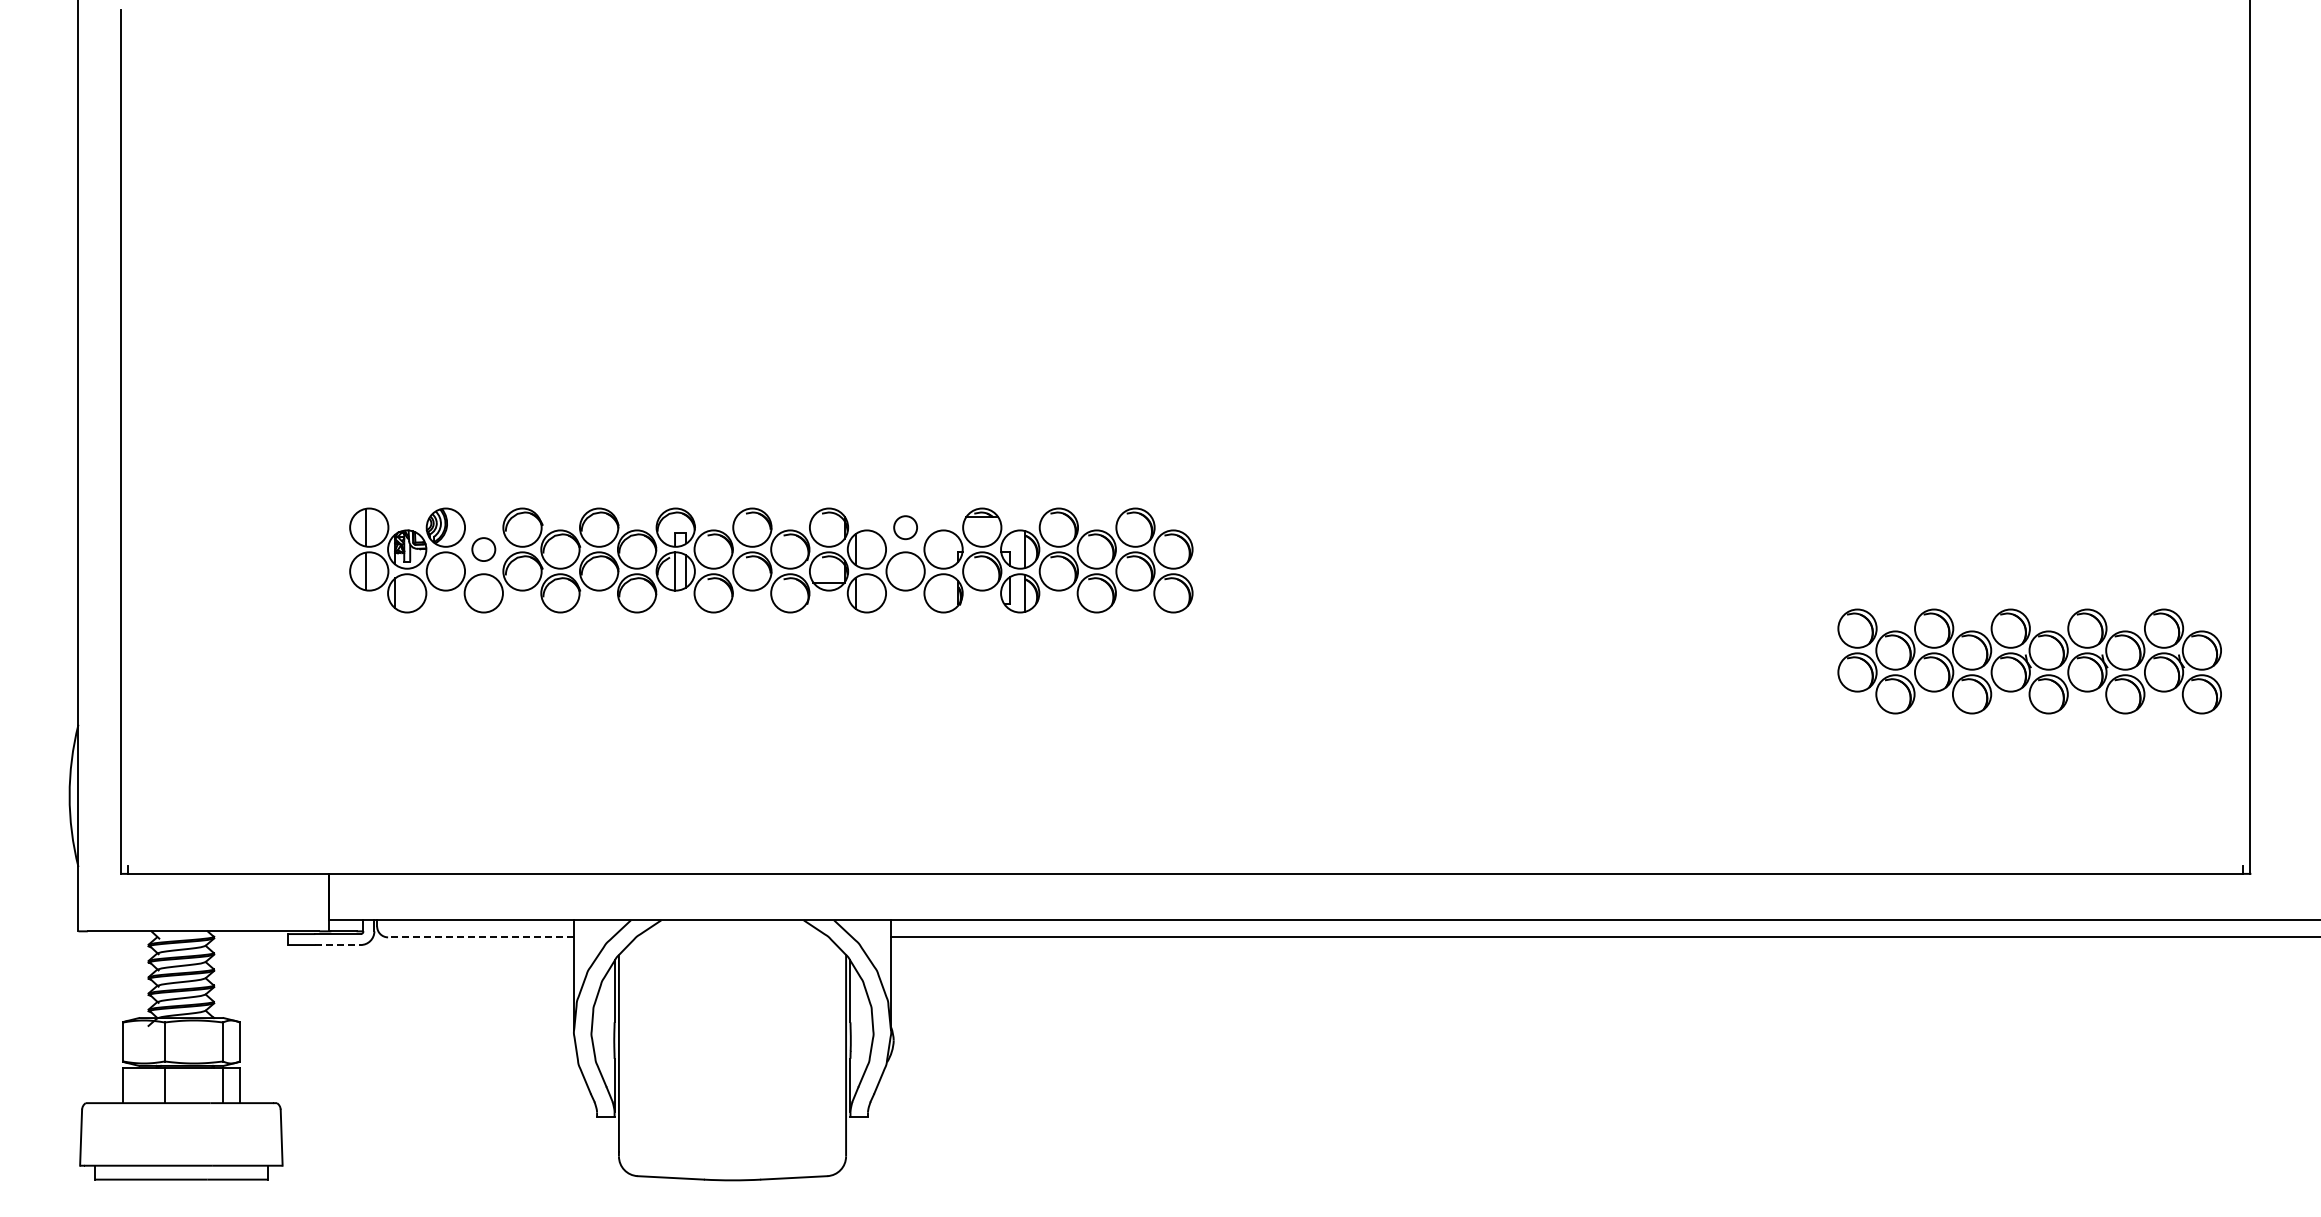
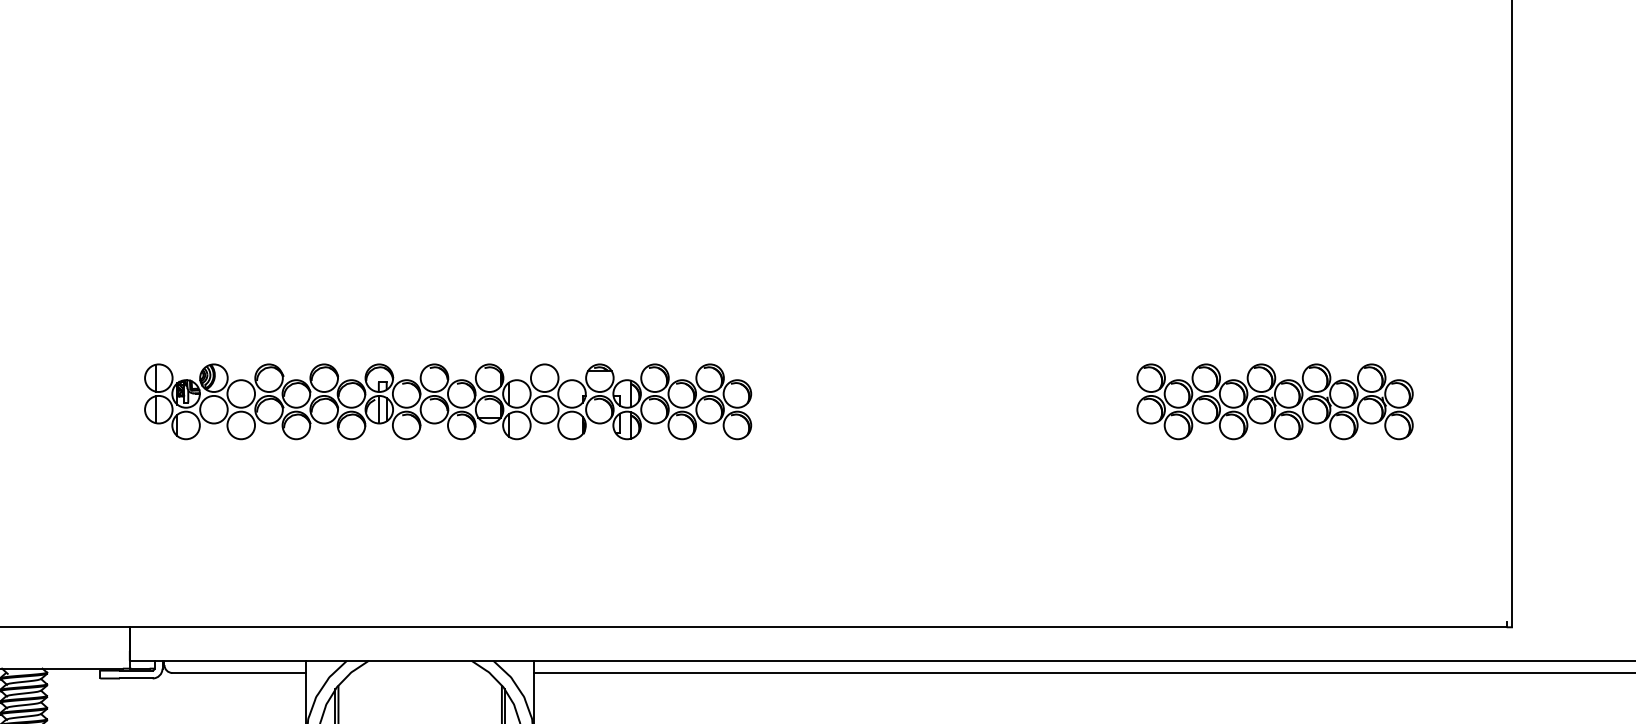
circle: (905, 527) -> (544, 378), size x1.67
circle: (483, 549) -> (241, 393), size x1.67
part: (2029, 661) -> (1274, 401), moved
line: (480, 937) -> (238, 673), dashed -> solid
line: (338, 945) -> (136, 678), dashed -> solid

